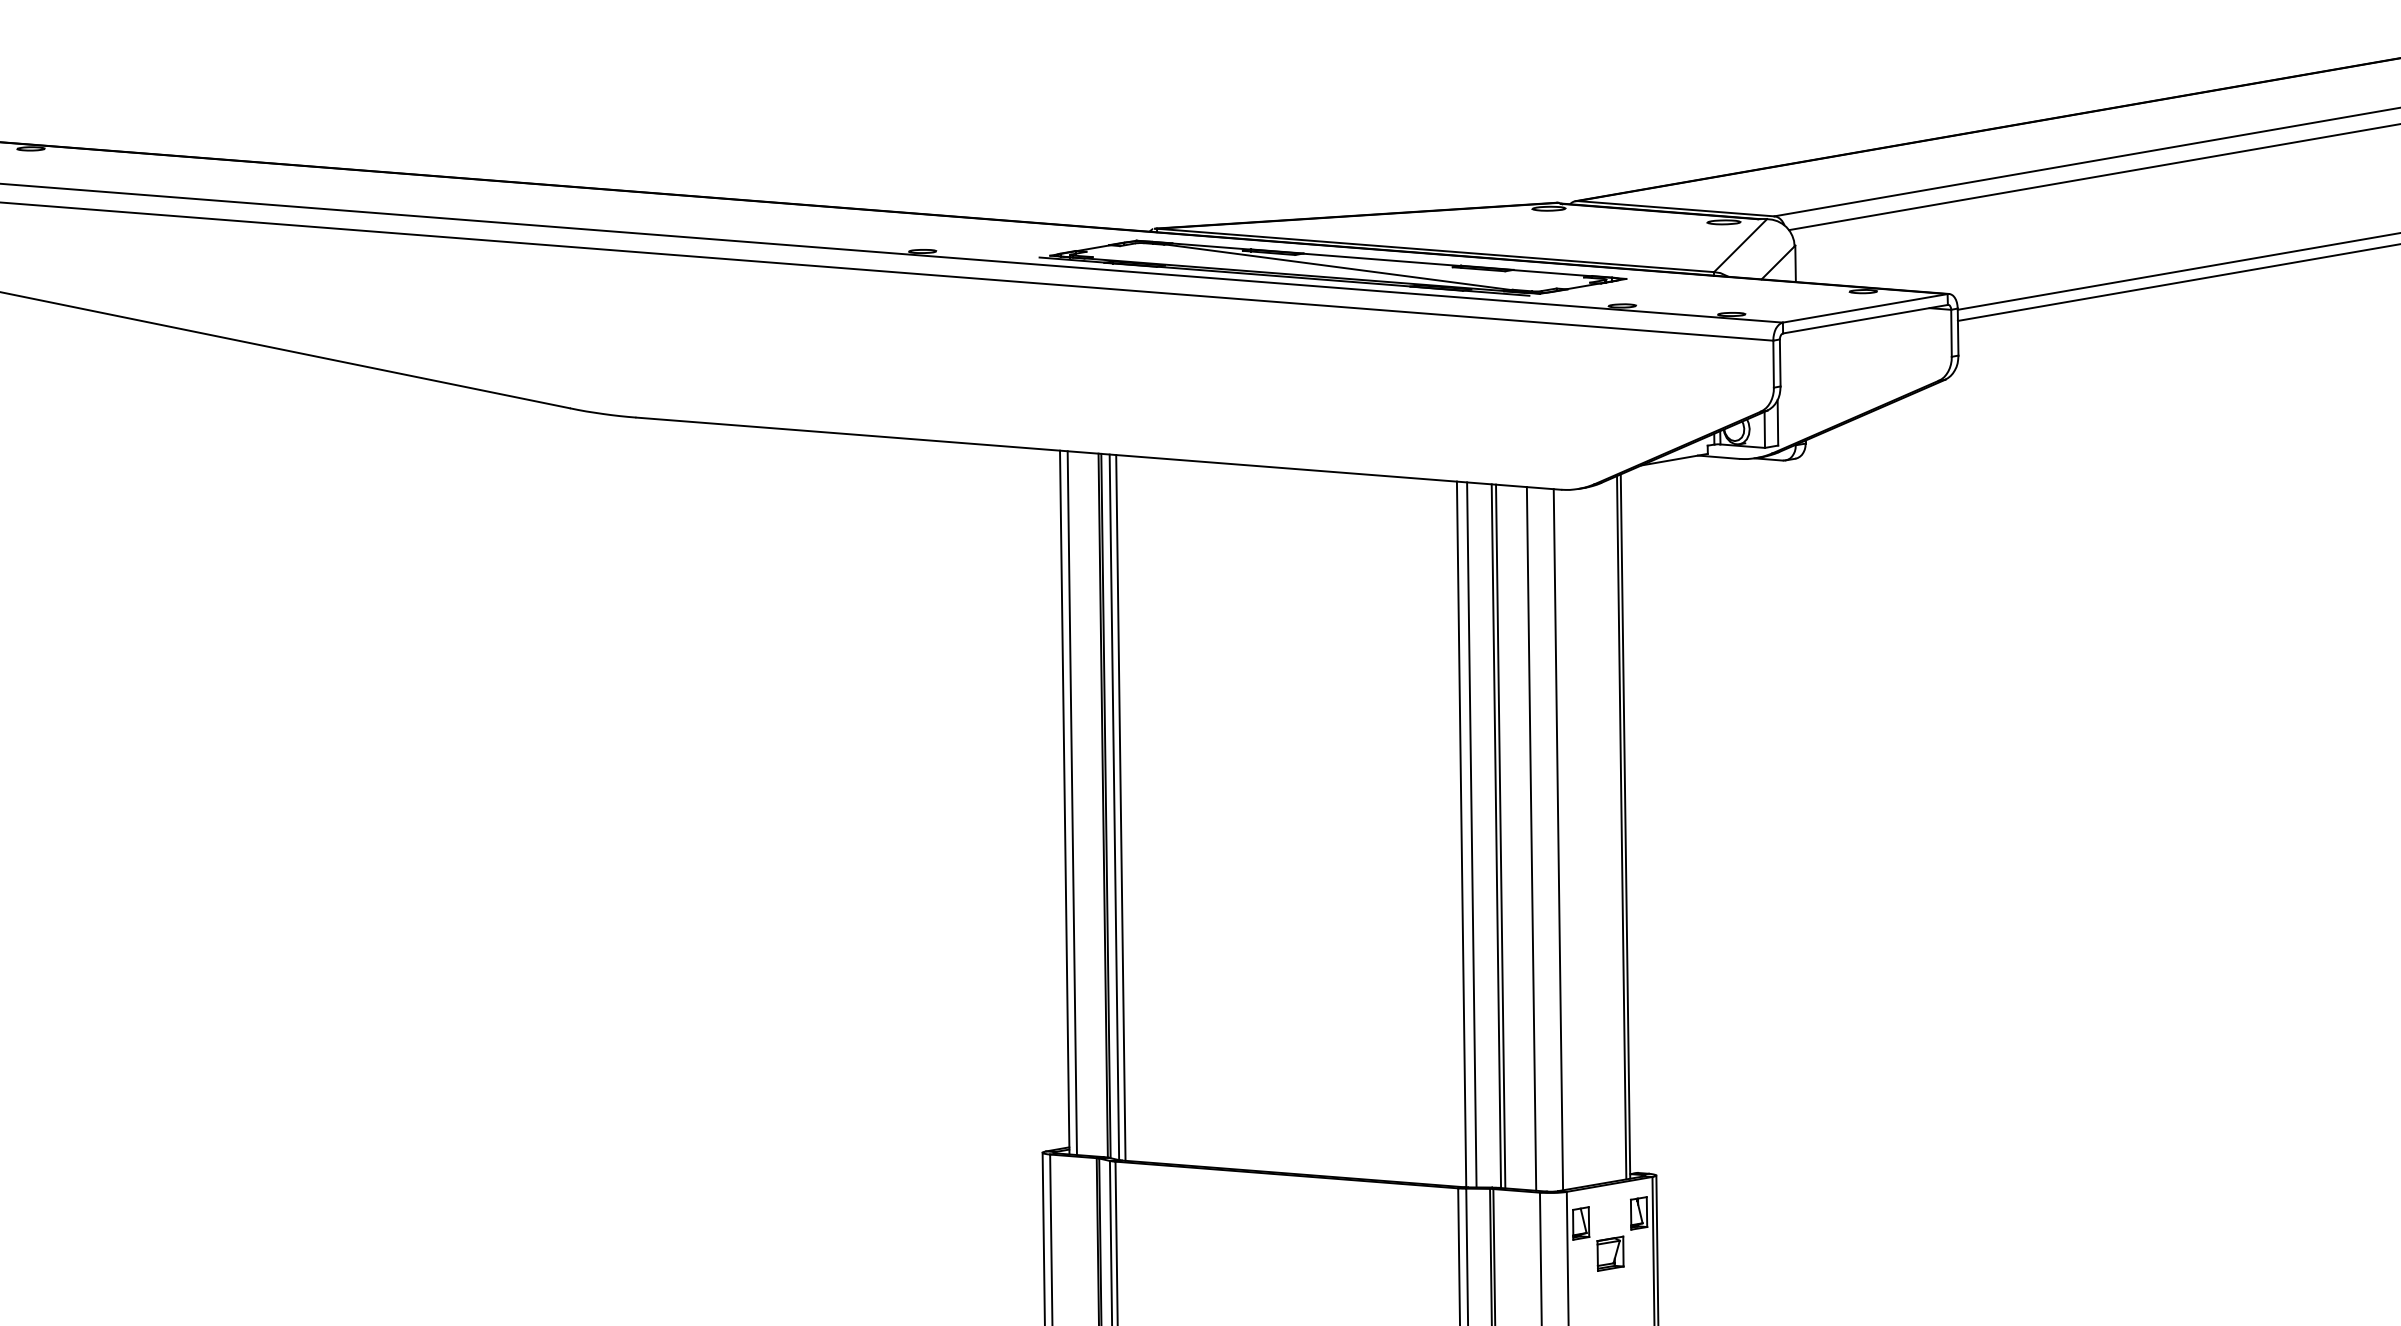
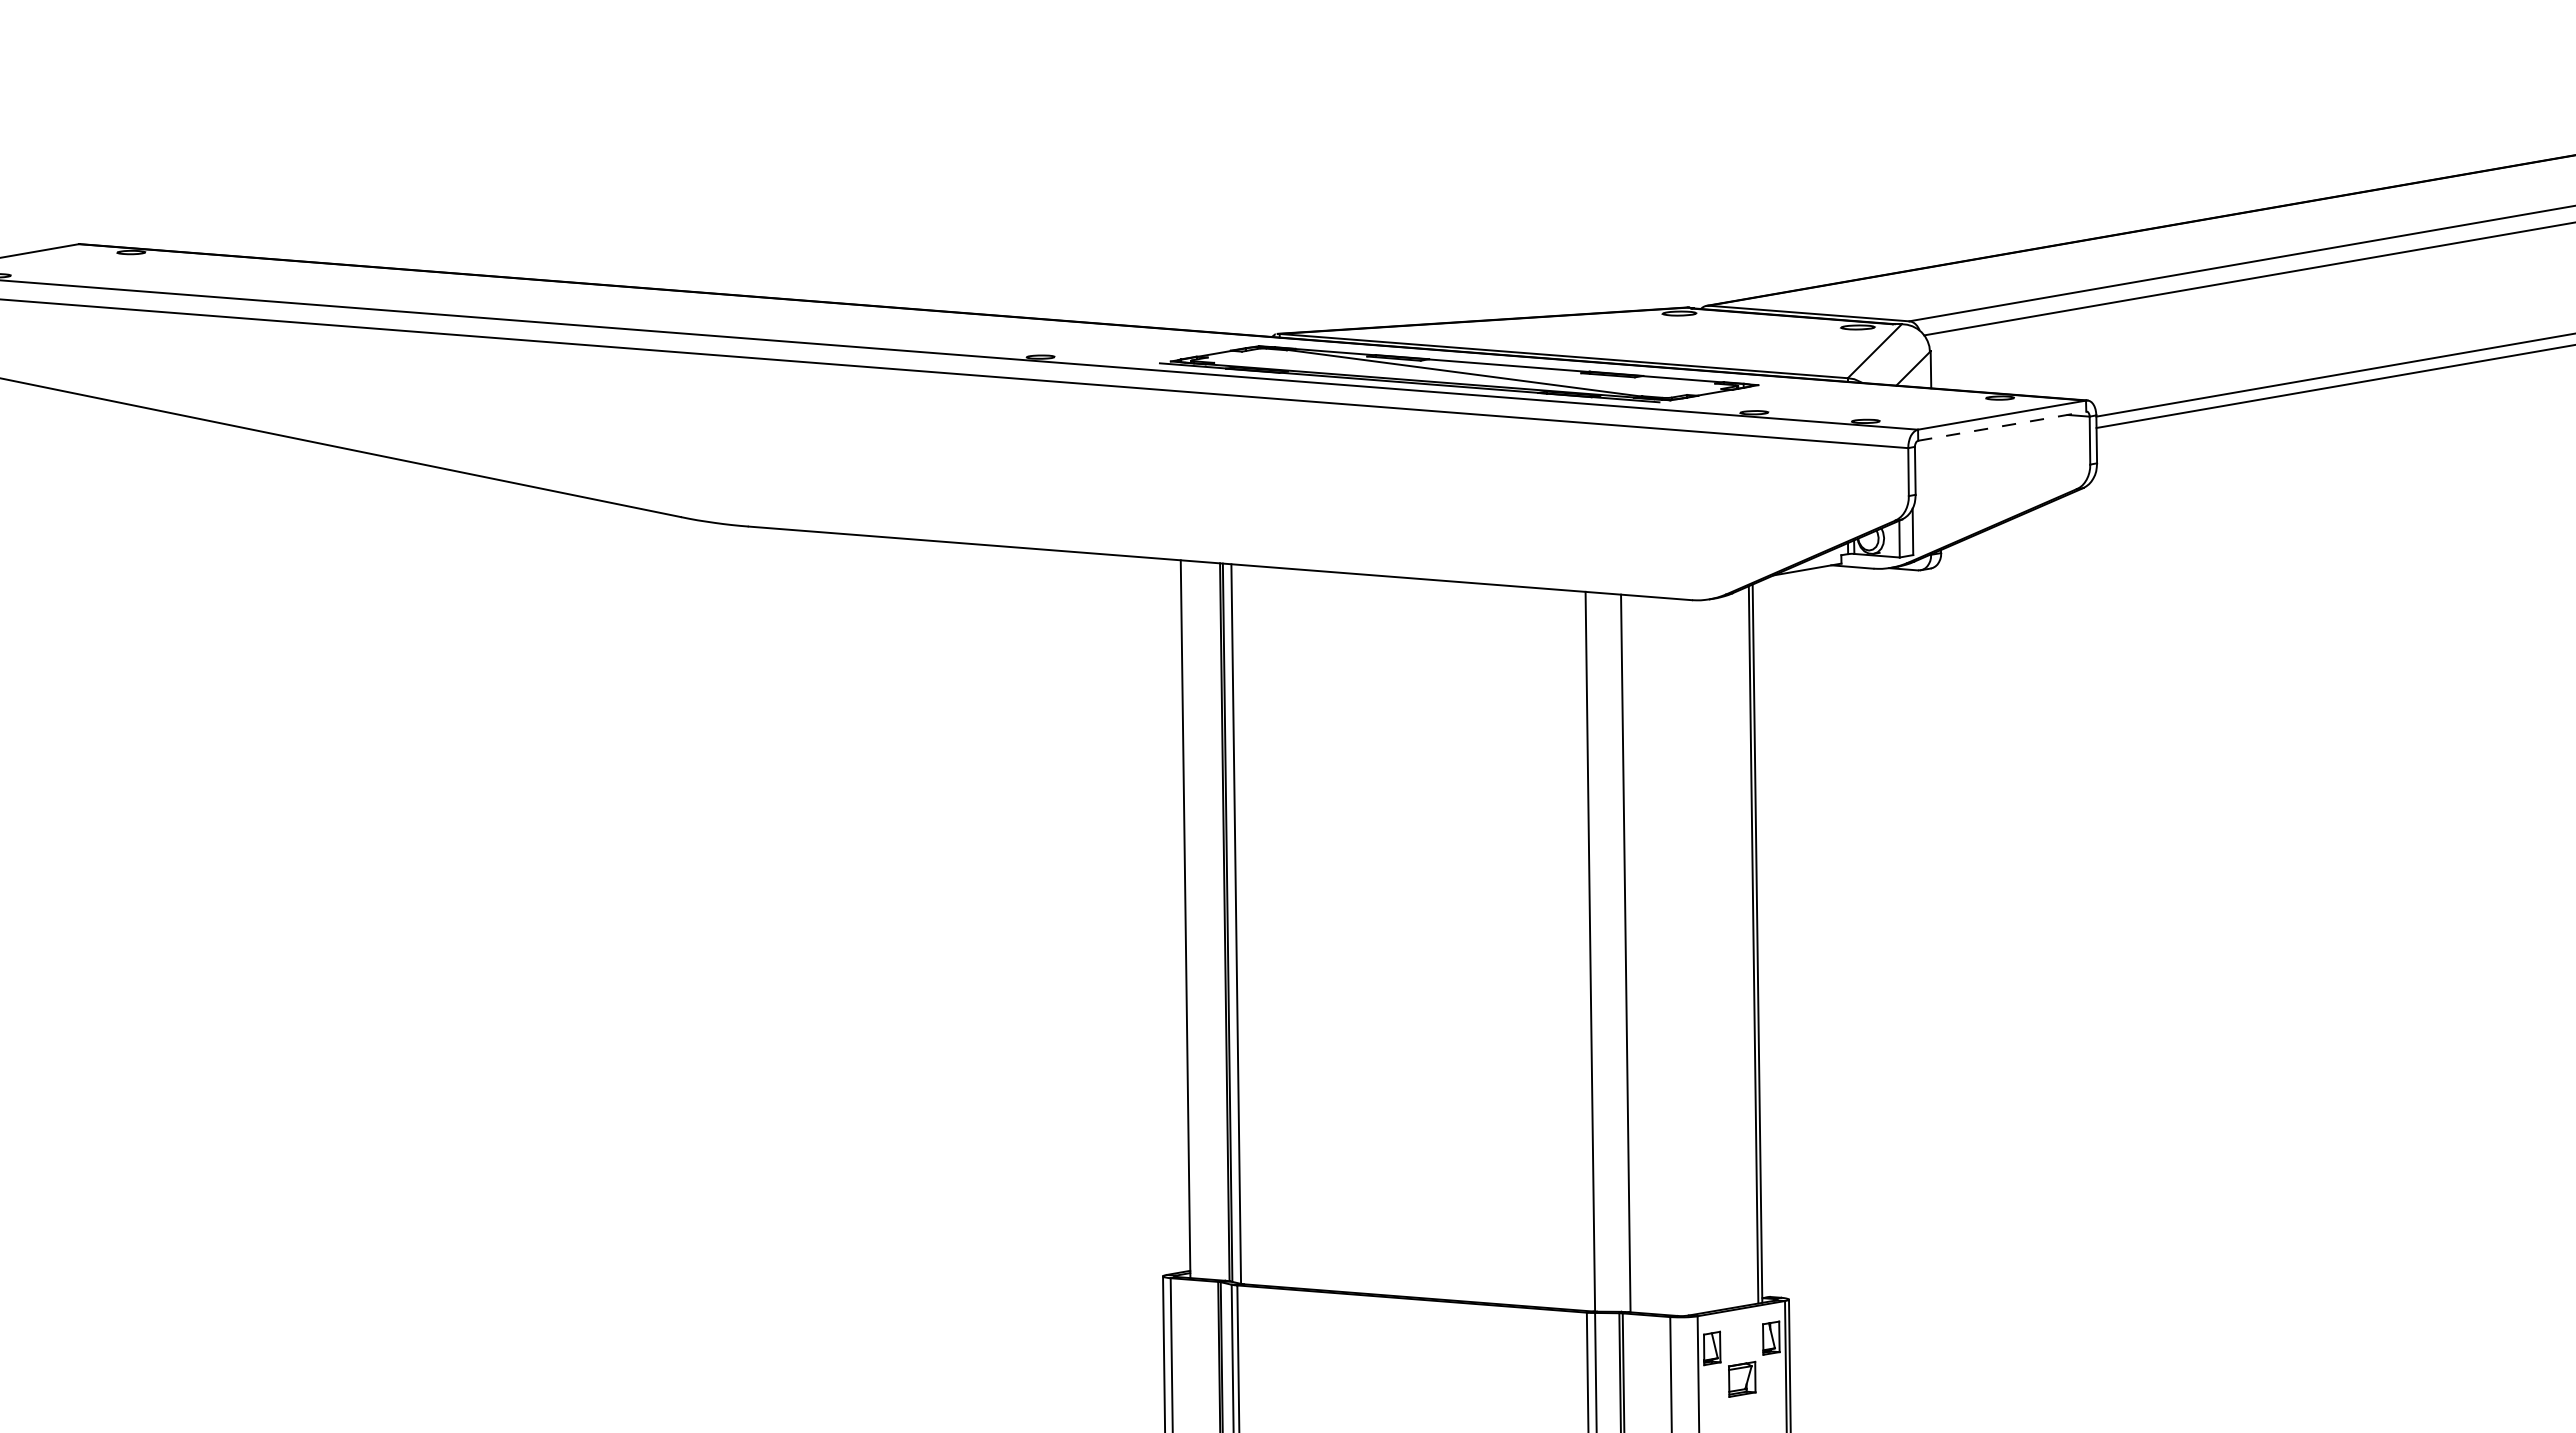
line: (1865, 319) -> (2002, 426), solid -> dashed
line: (1072, 802) -> (1193, 919), removed
line: (1120, 807) -> (1242, 924), removed
line: (1471, 834) -> (1600, 951), removed
line: (1500, 836) -> (1629, 953), removed
line: (1531, 839) -> (1661, 956), removed
line: (1557, 839) -> (1688, 956), removed

